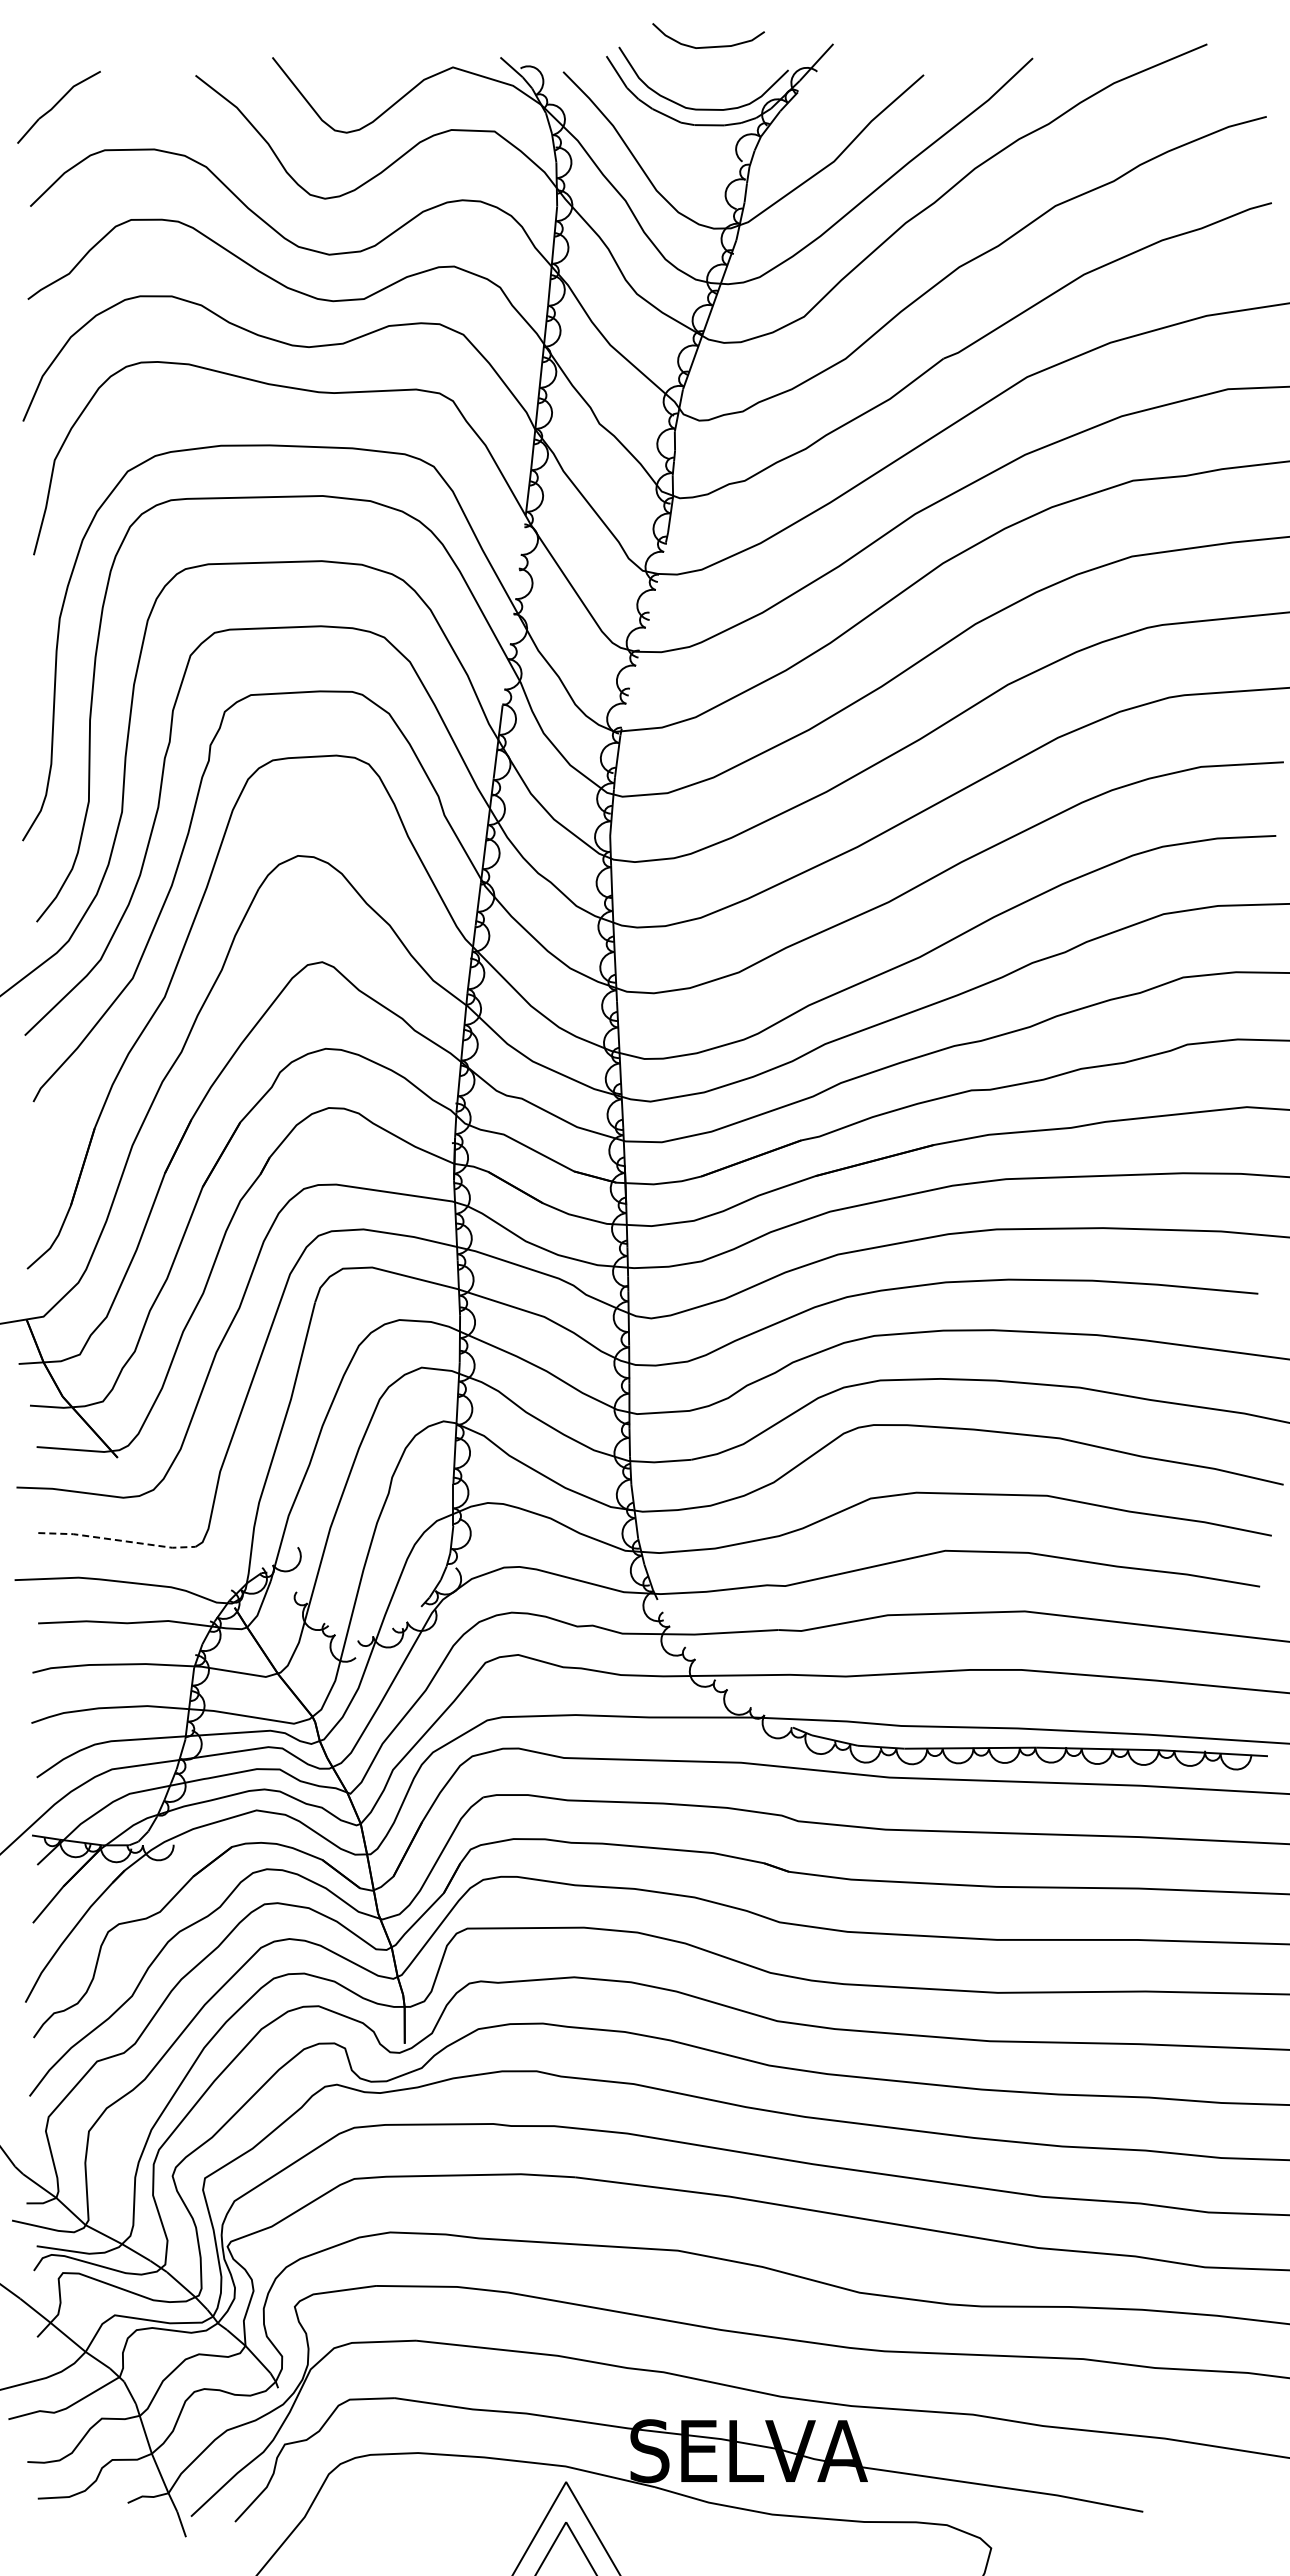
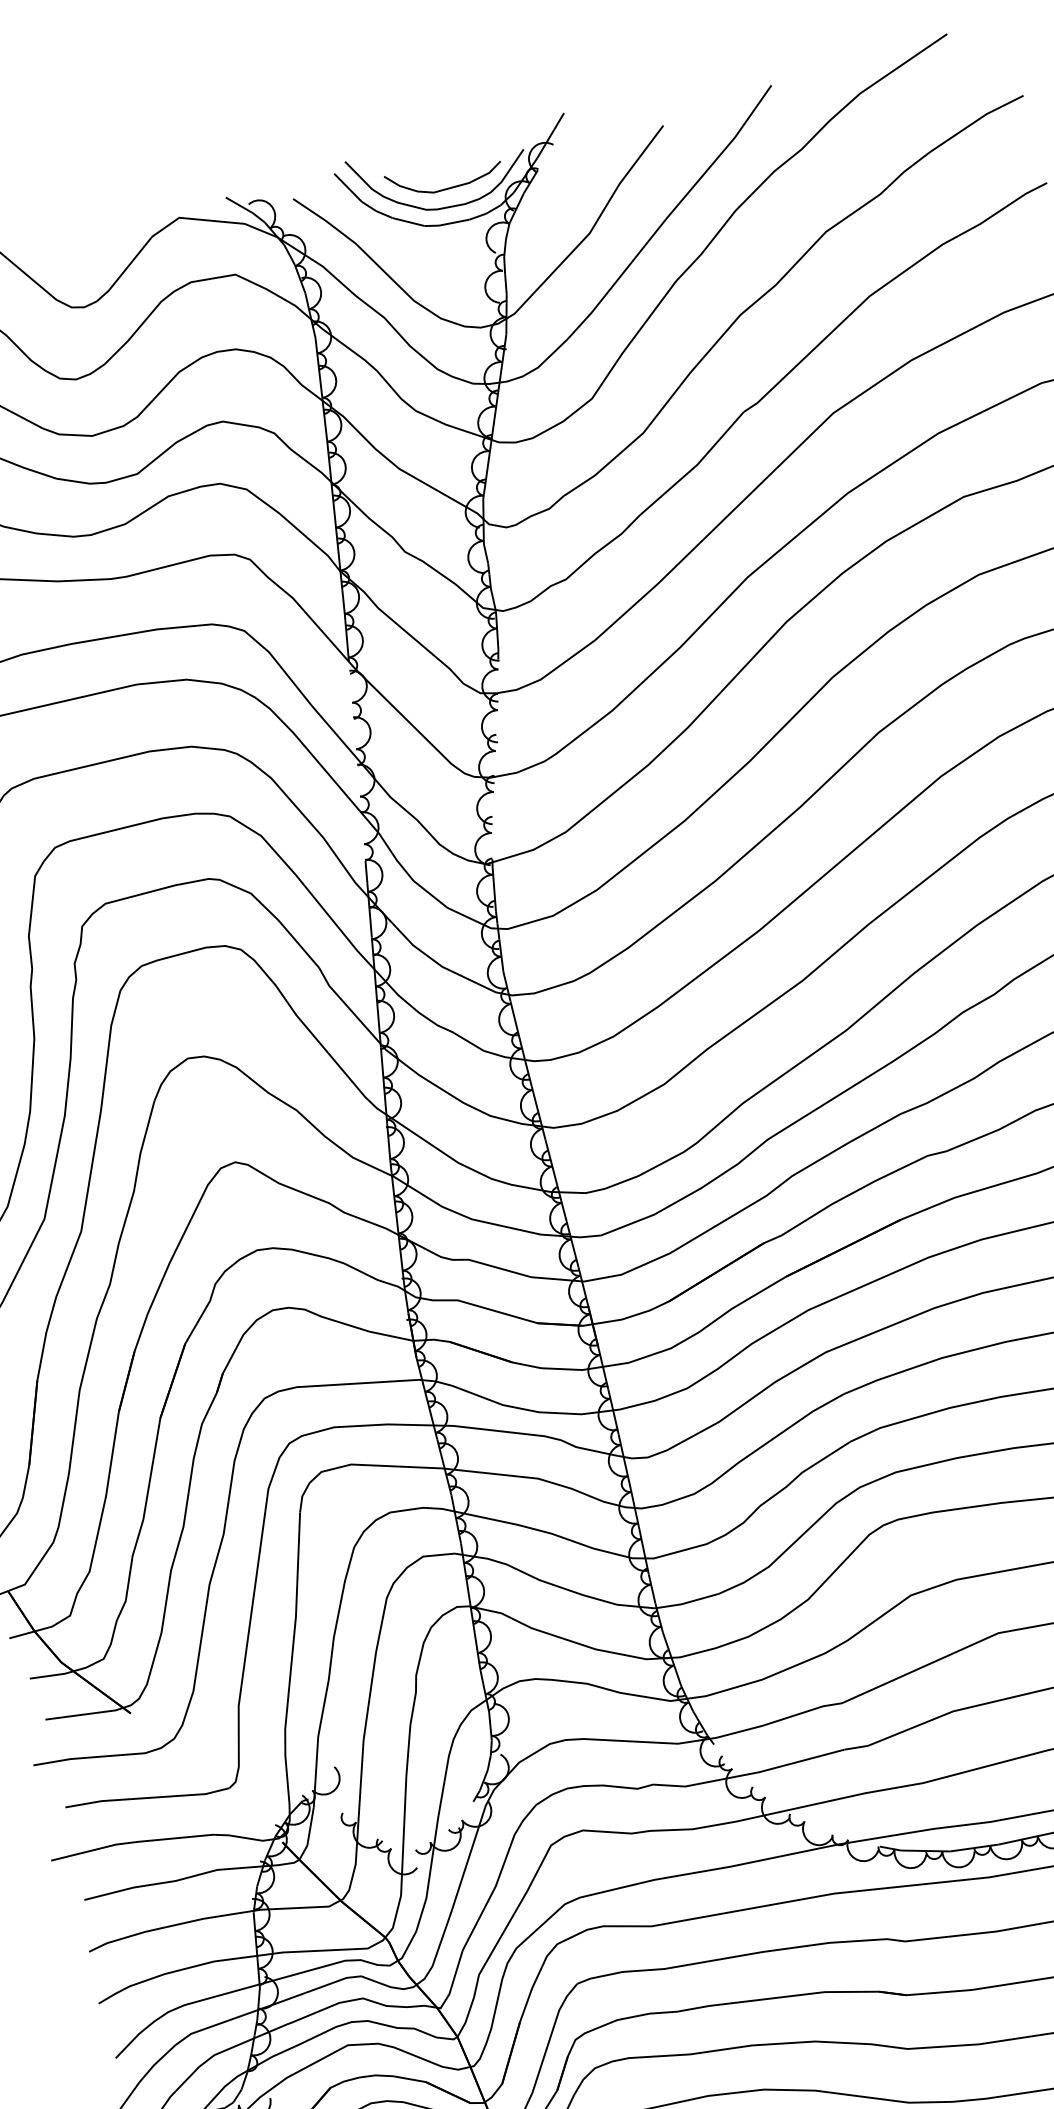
curve: (708, 46) -> (446, 188), moved
line: (116, 1540) -> (147, 1798), dashed -> solid

